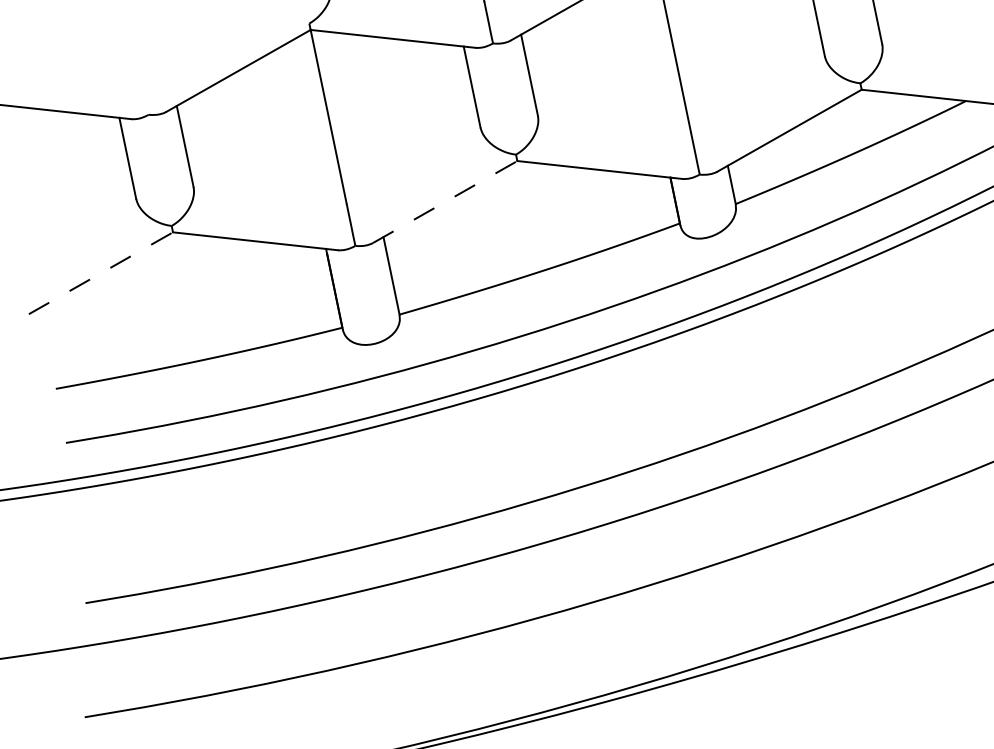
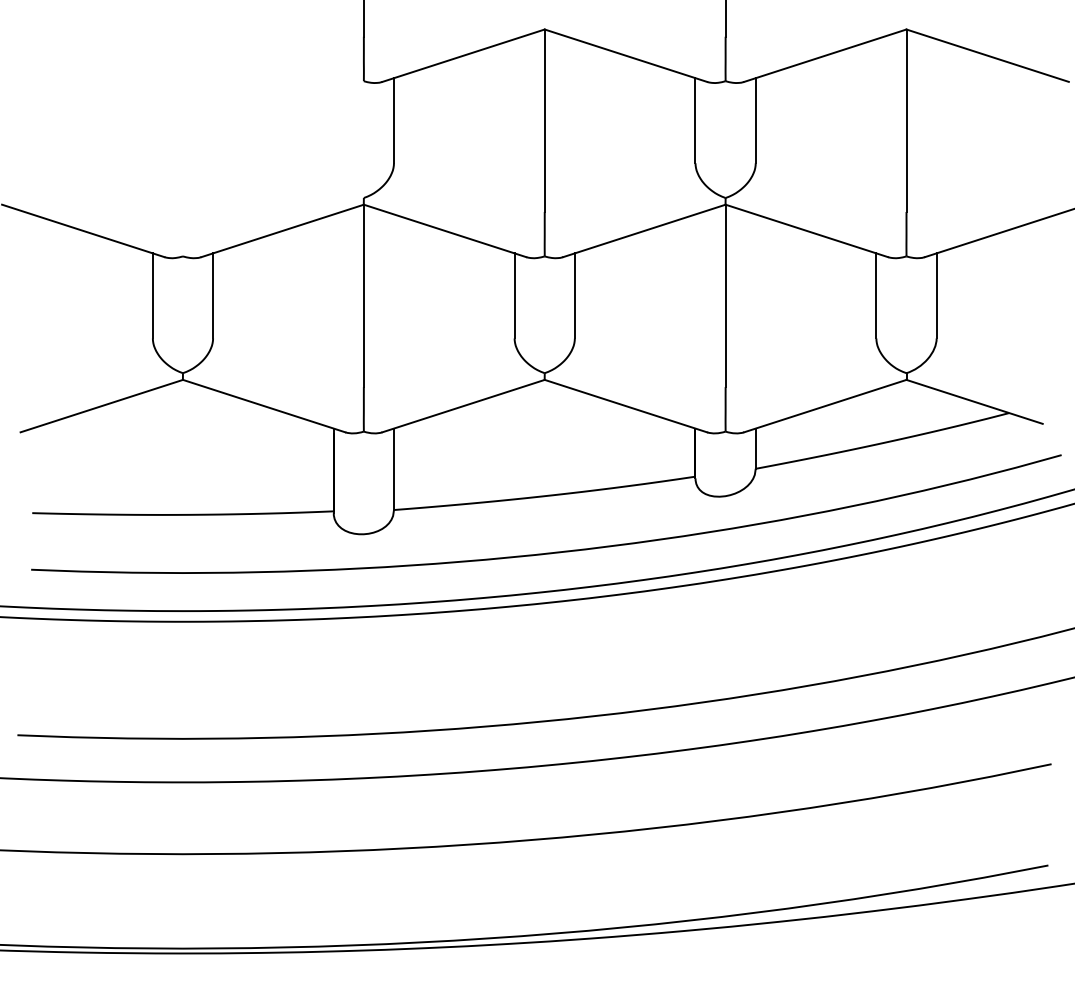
line: (446, 201) -> (464, 405), dashed -> solid
line: (101, 272) -> (102, 405), dashed -> solid

